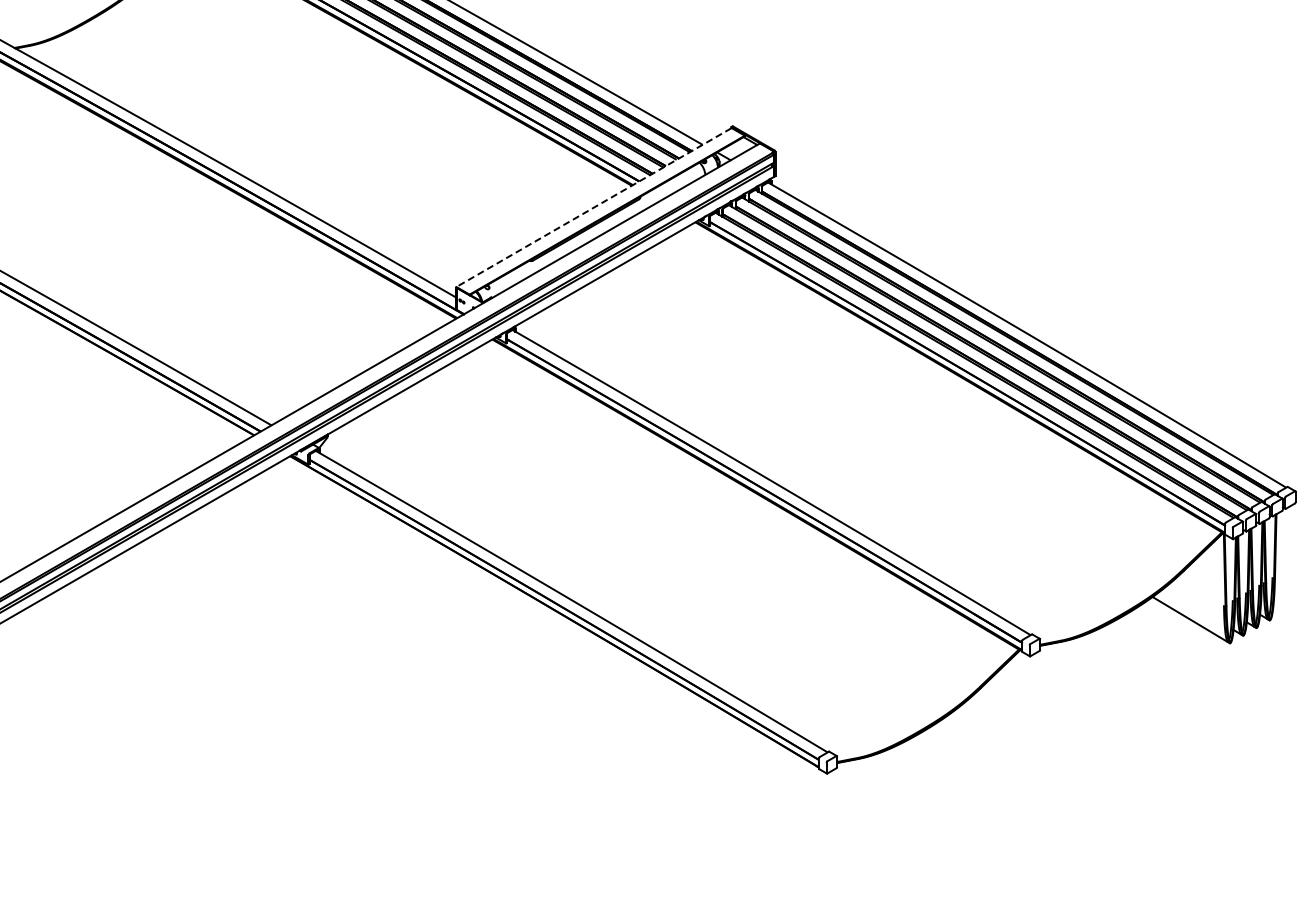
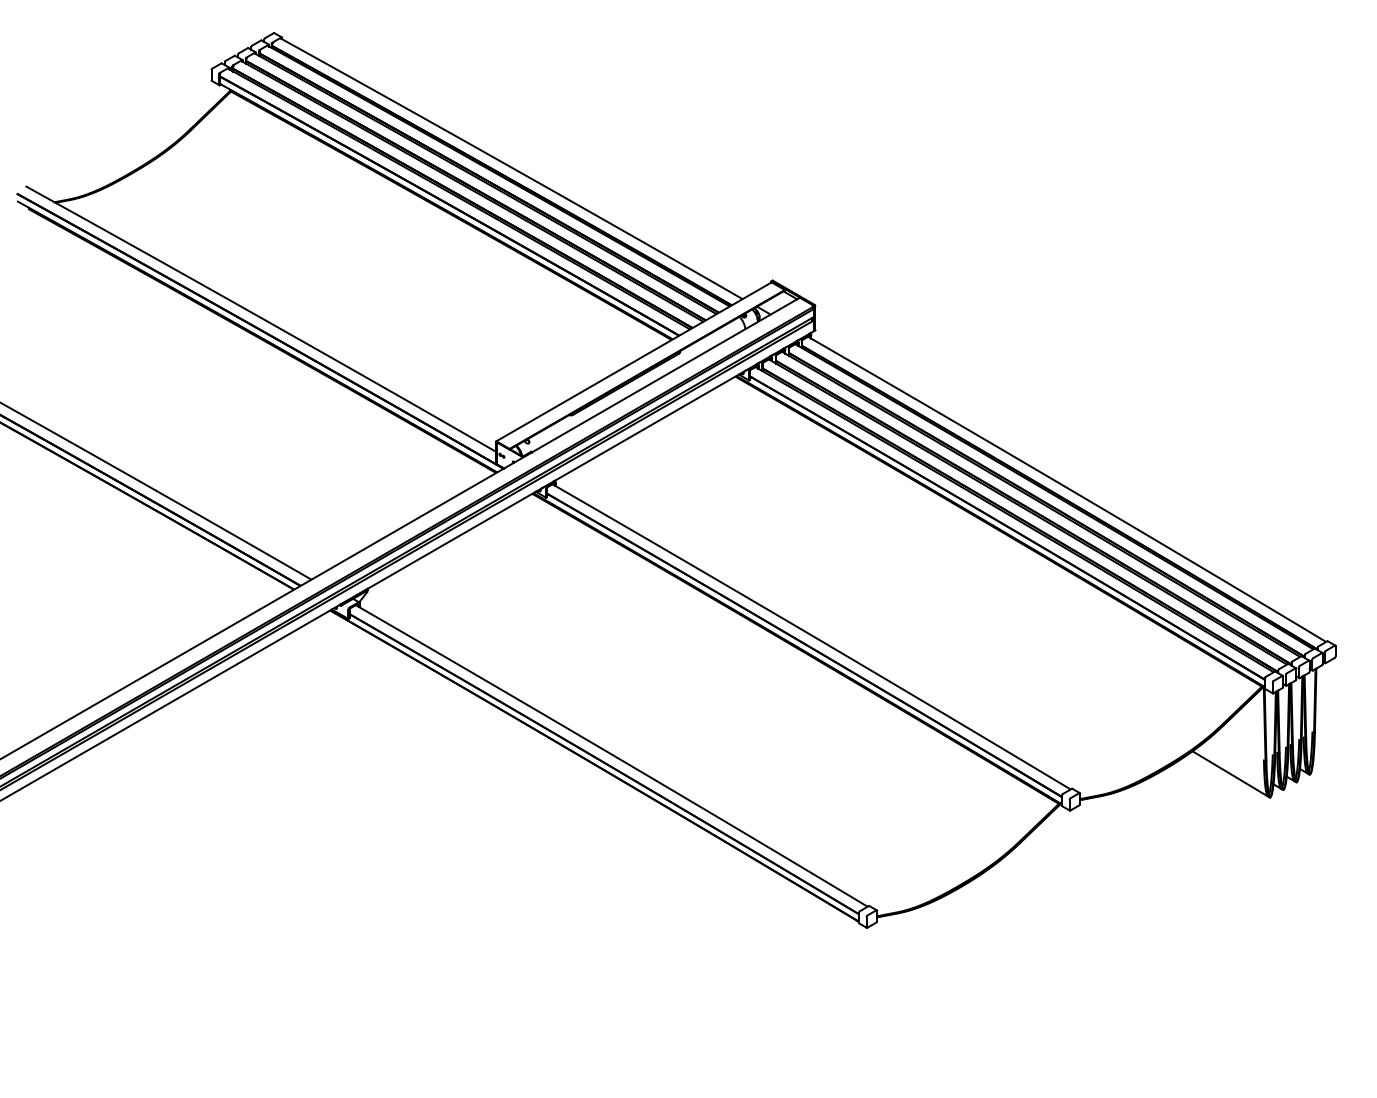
line: (593, 208) -> (633, 362), dashed -> solid

